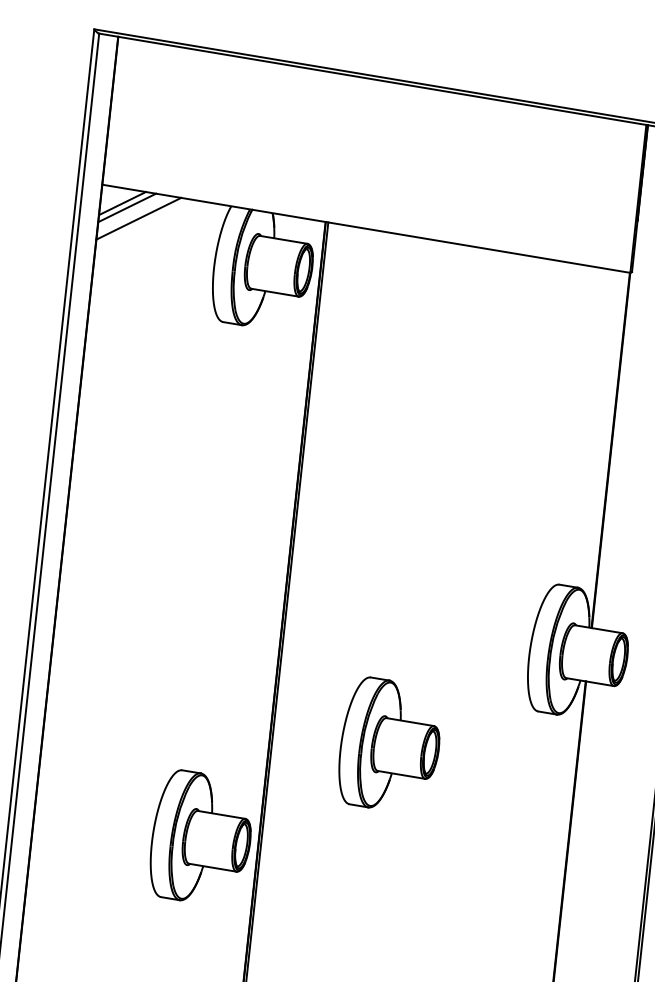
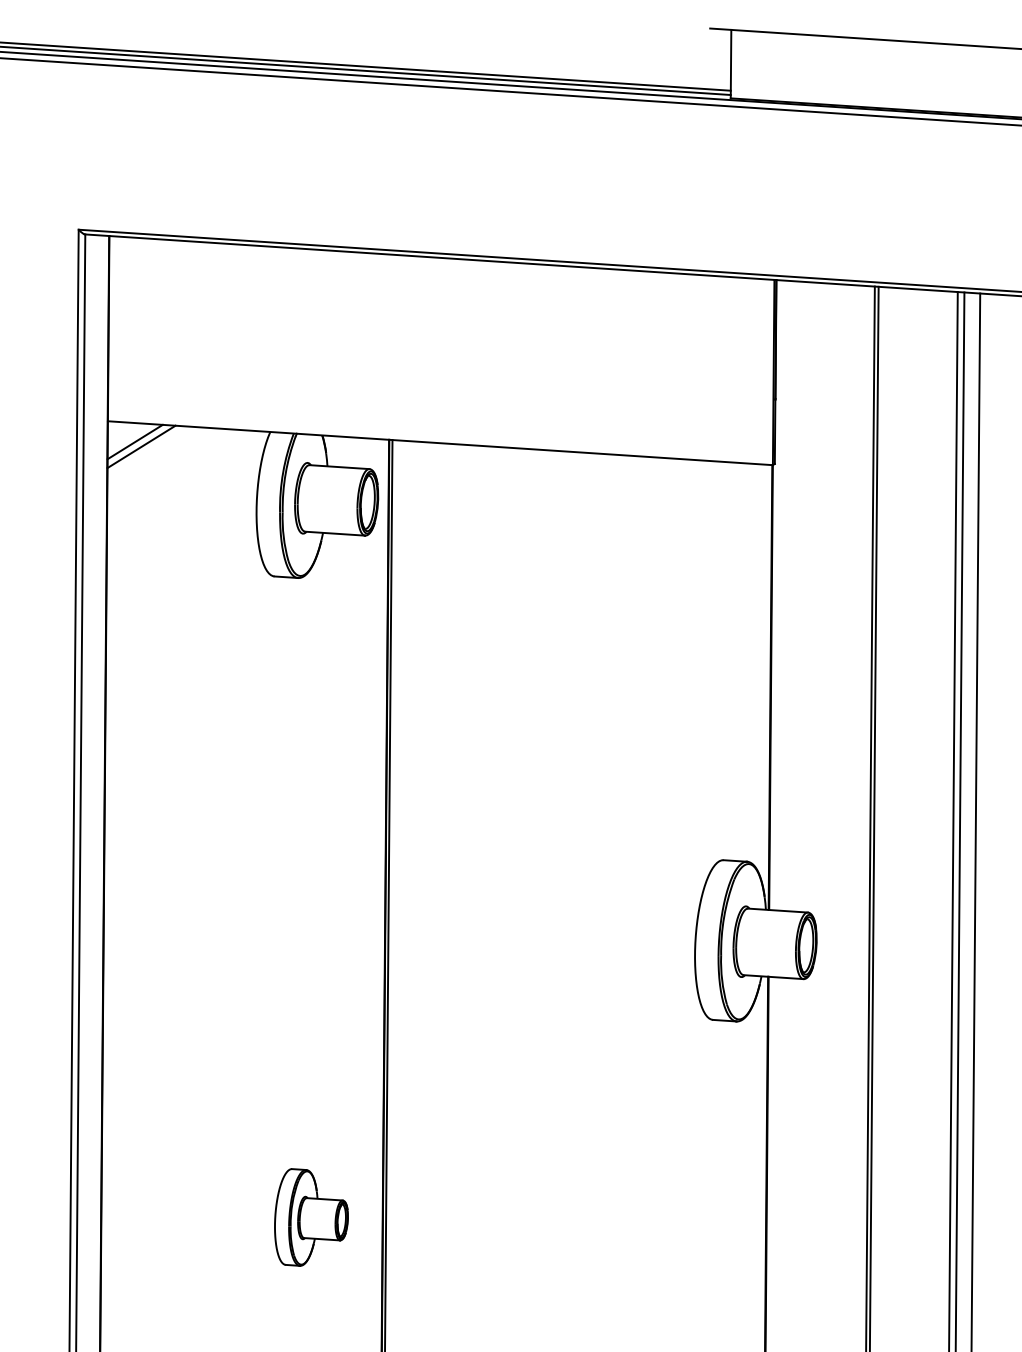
line: (139, 218) -> (157, 458), removed
part: (390, 743) -> (533, 1078), removed
part: (201, 837) -> (311, 1217), size x0.6

